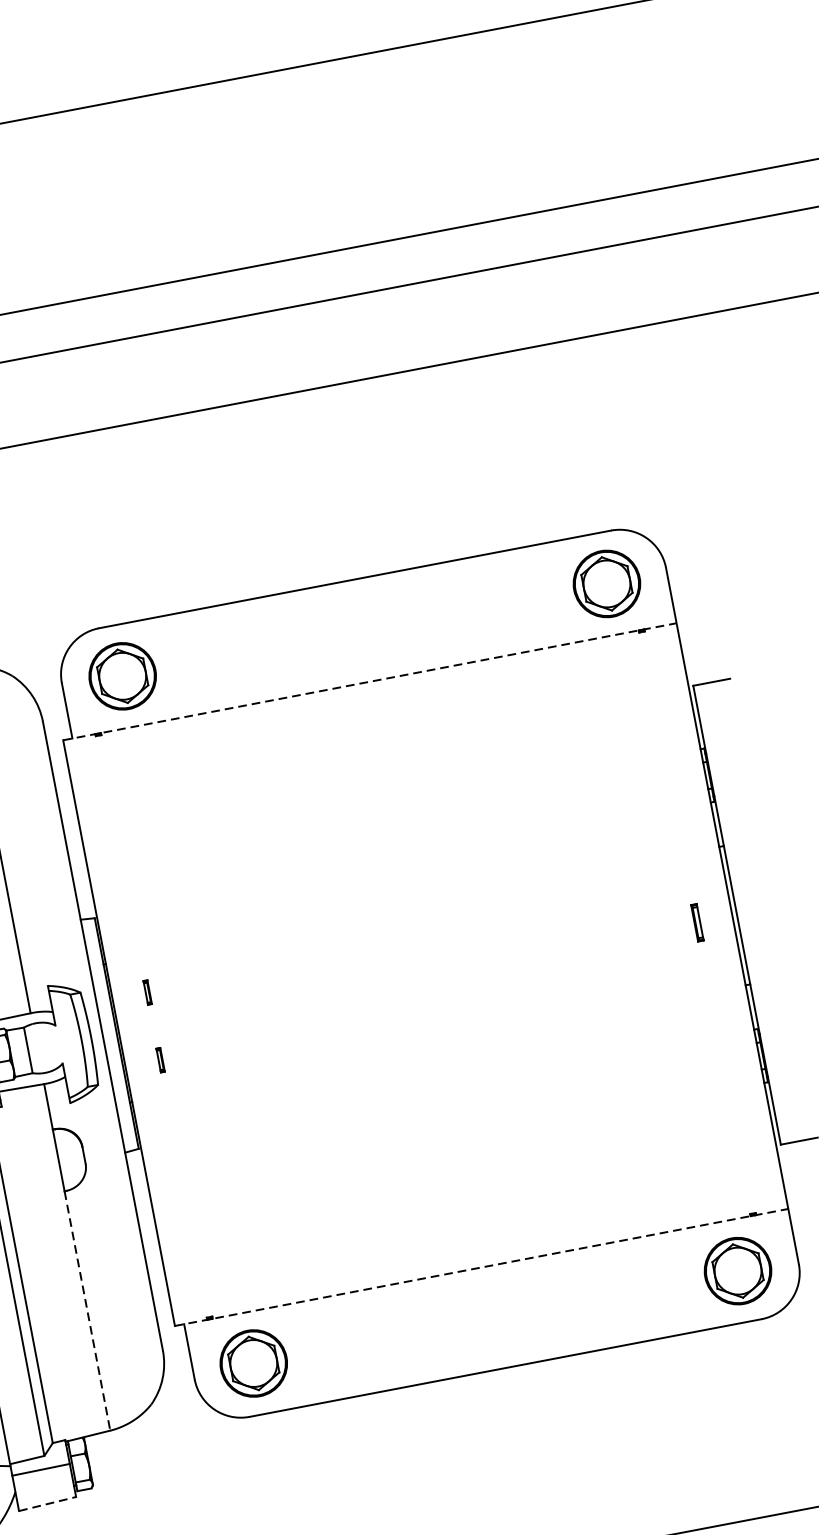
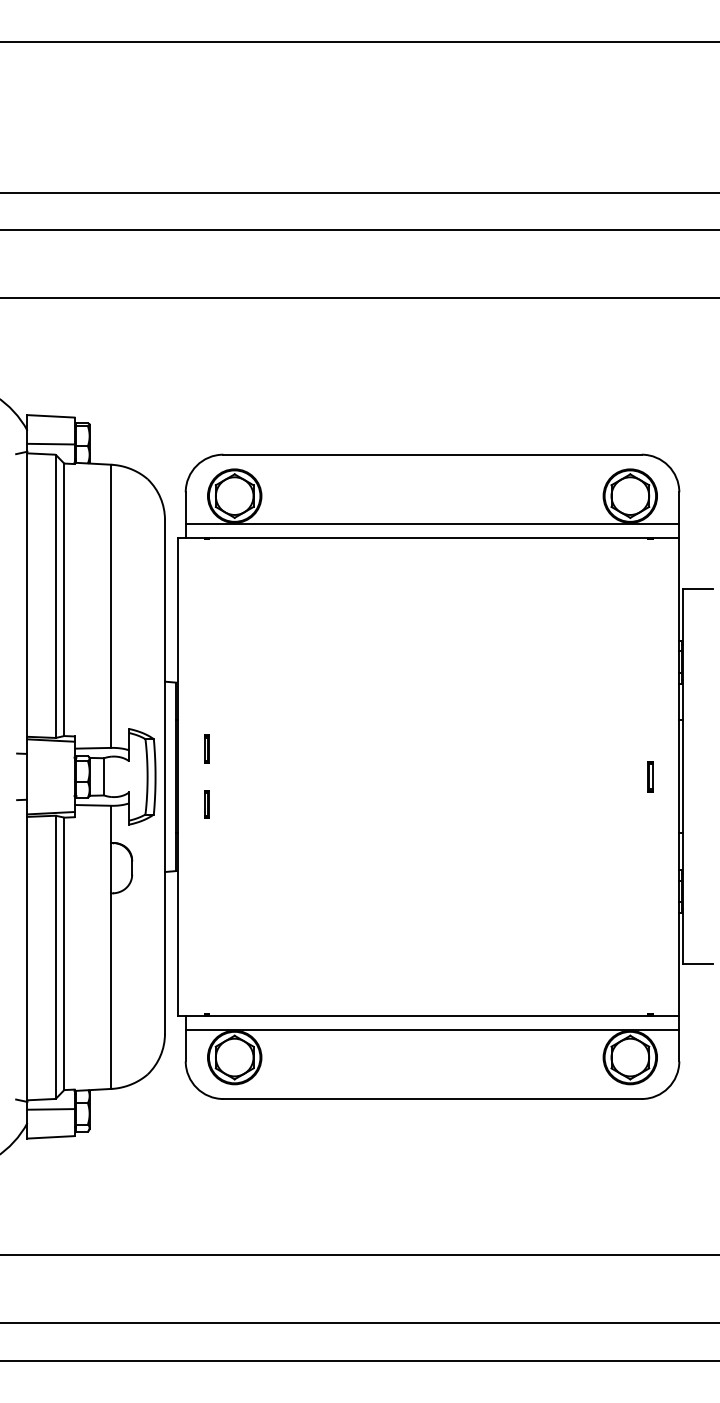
line: (371, 664) -> (432, 524), added
line: (369, 681) -> (428, 537), dashed -> solid
part: (147, 991) -> (206, 748), size x1.43
part: (160, 1060) -> (206, 804), size x1.43
line: (481, 1267) -> (428, 1016), dashed -> solid
line: (489, 1282) -> (432, 1029), added
line: (87, 1311) -> (111, 991), dashed -> solid
line: (48, 1504) -> (51, 1137), dashed -> solid

